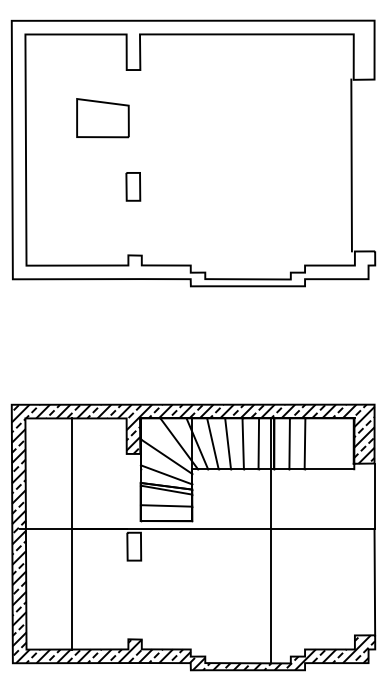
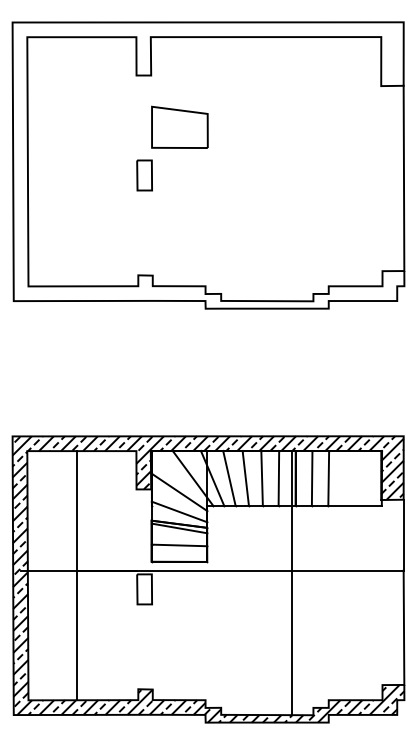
part: (102, 117) -> (179, 126), moved
line: (351, 165) -> (403, 178), moved
part: (133, 186) -> (144, 175), moved

